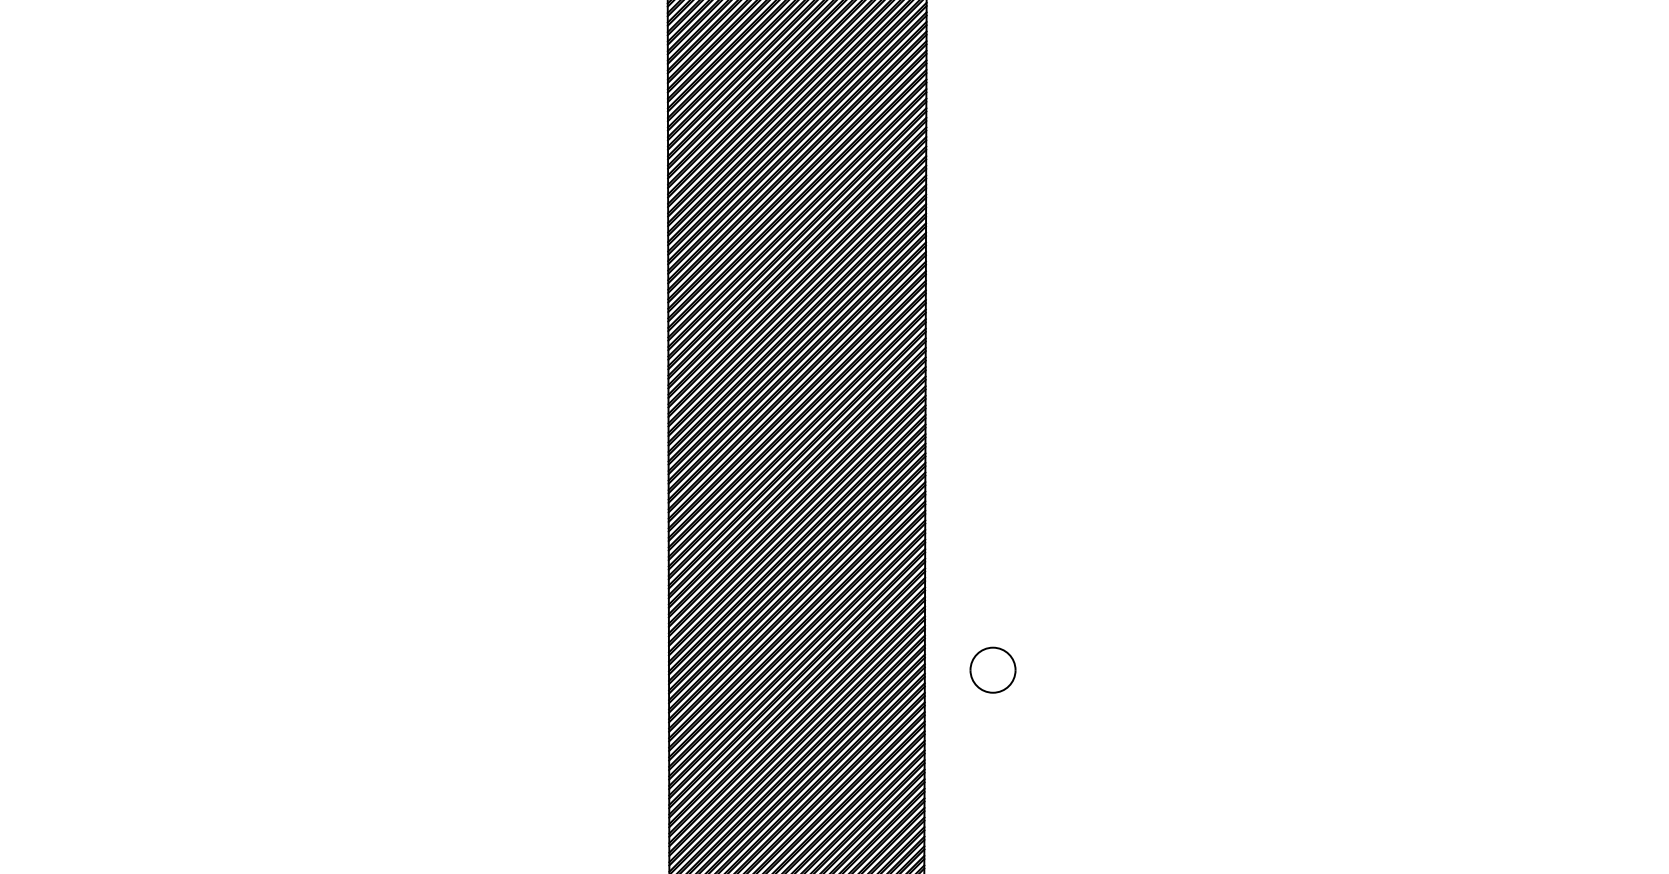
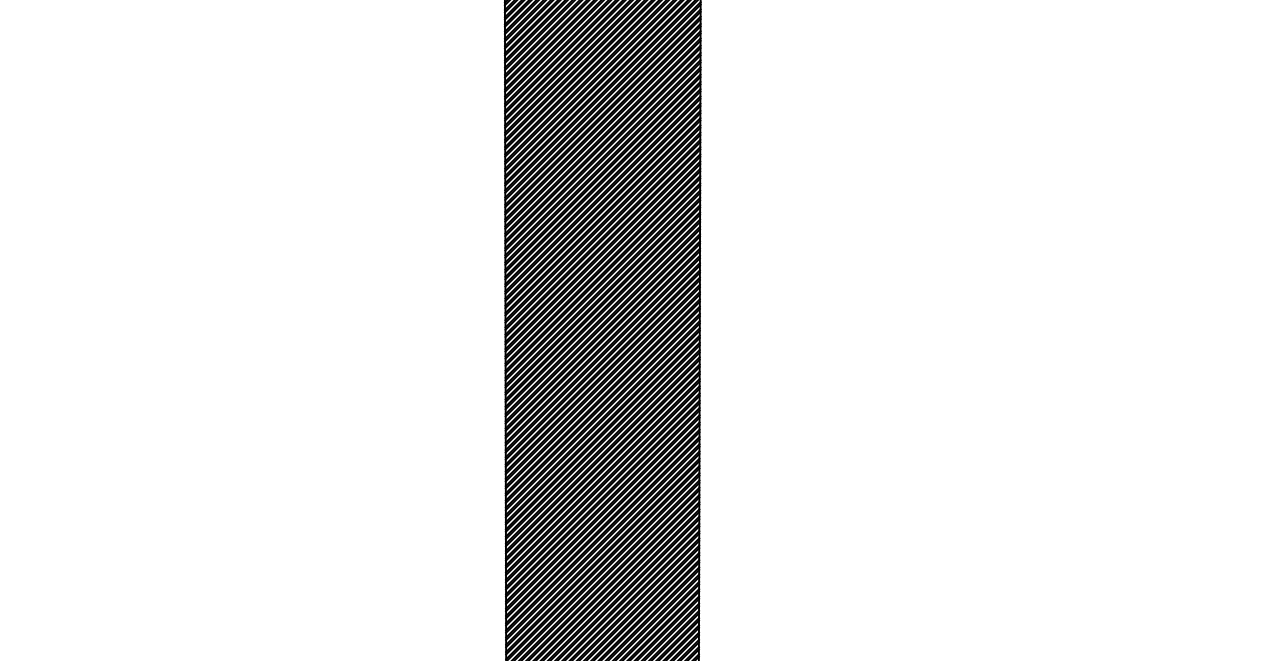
part: (992, 669) -> (750, 506), removed

